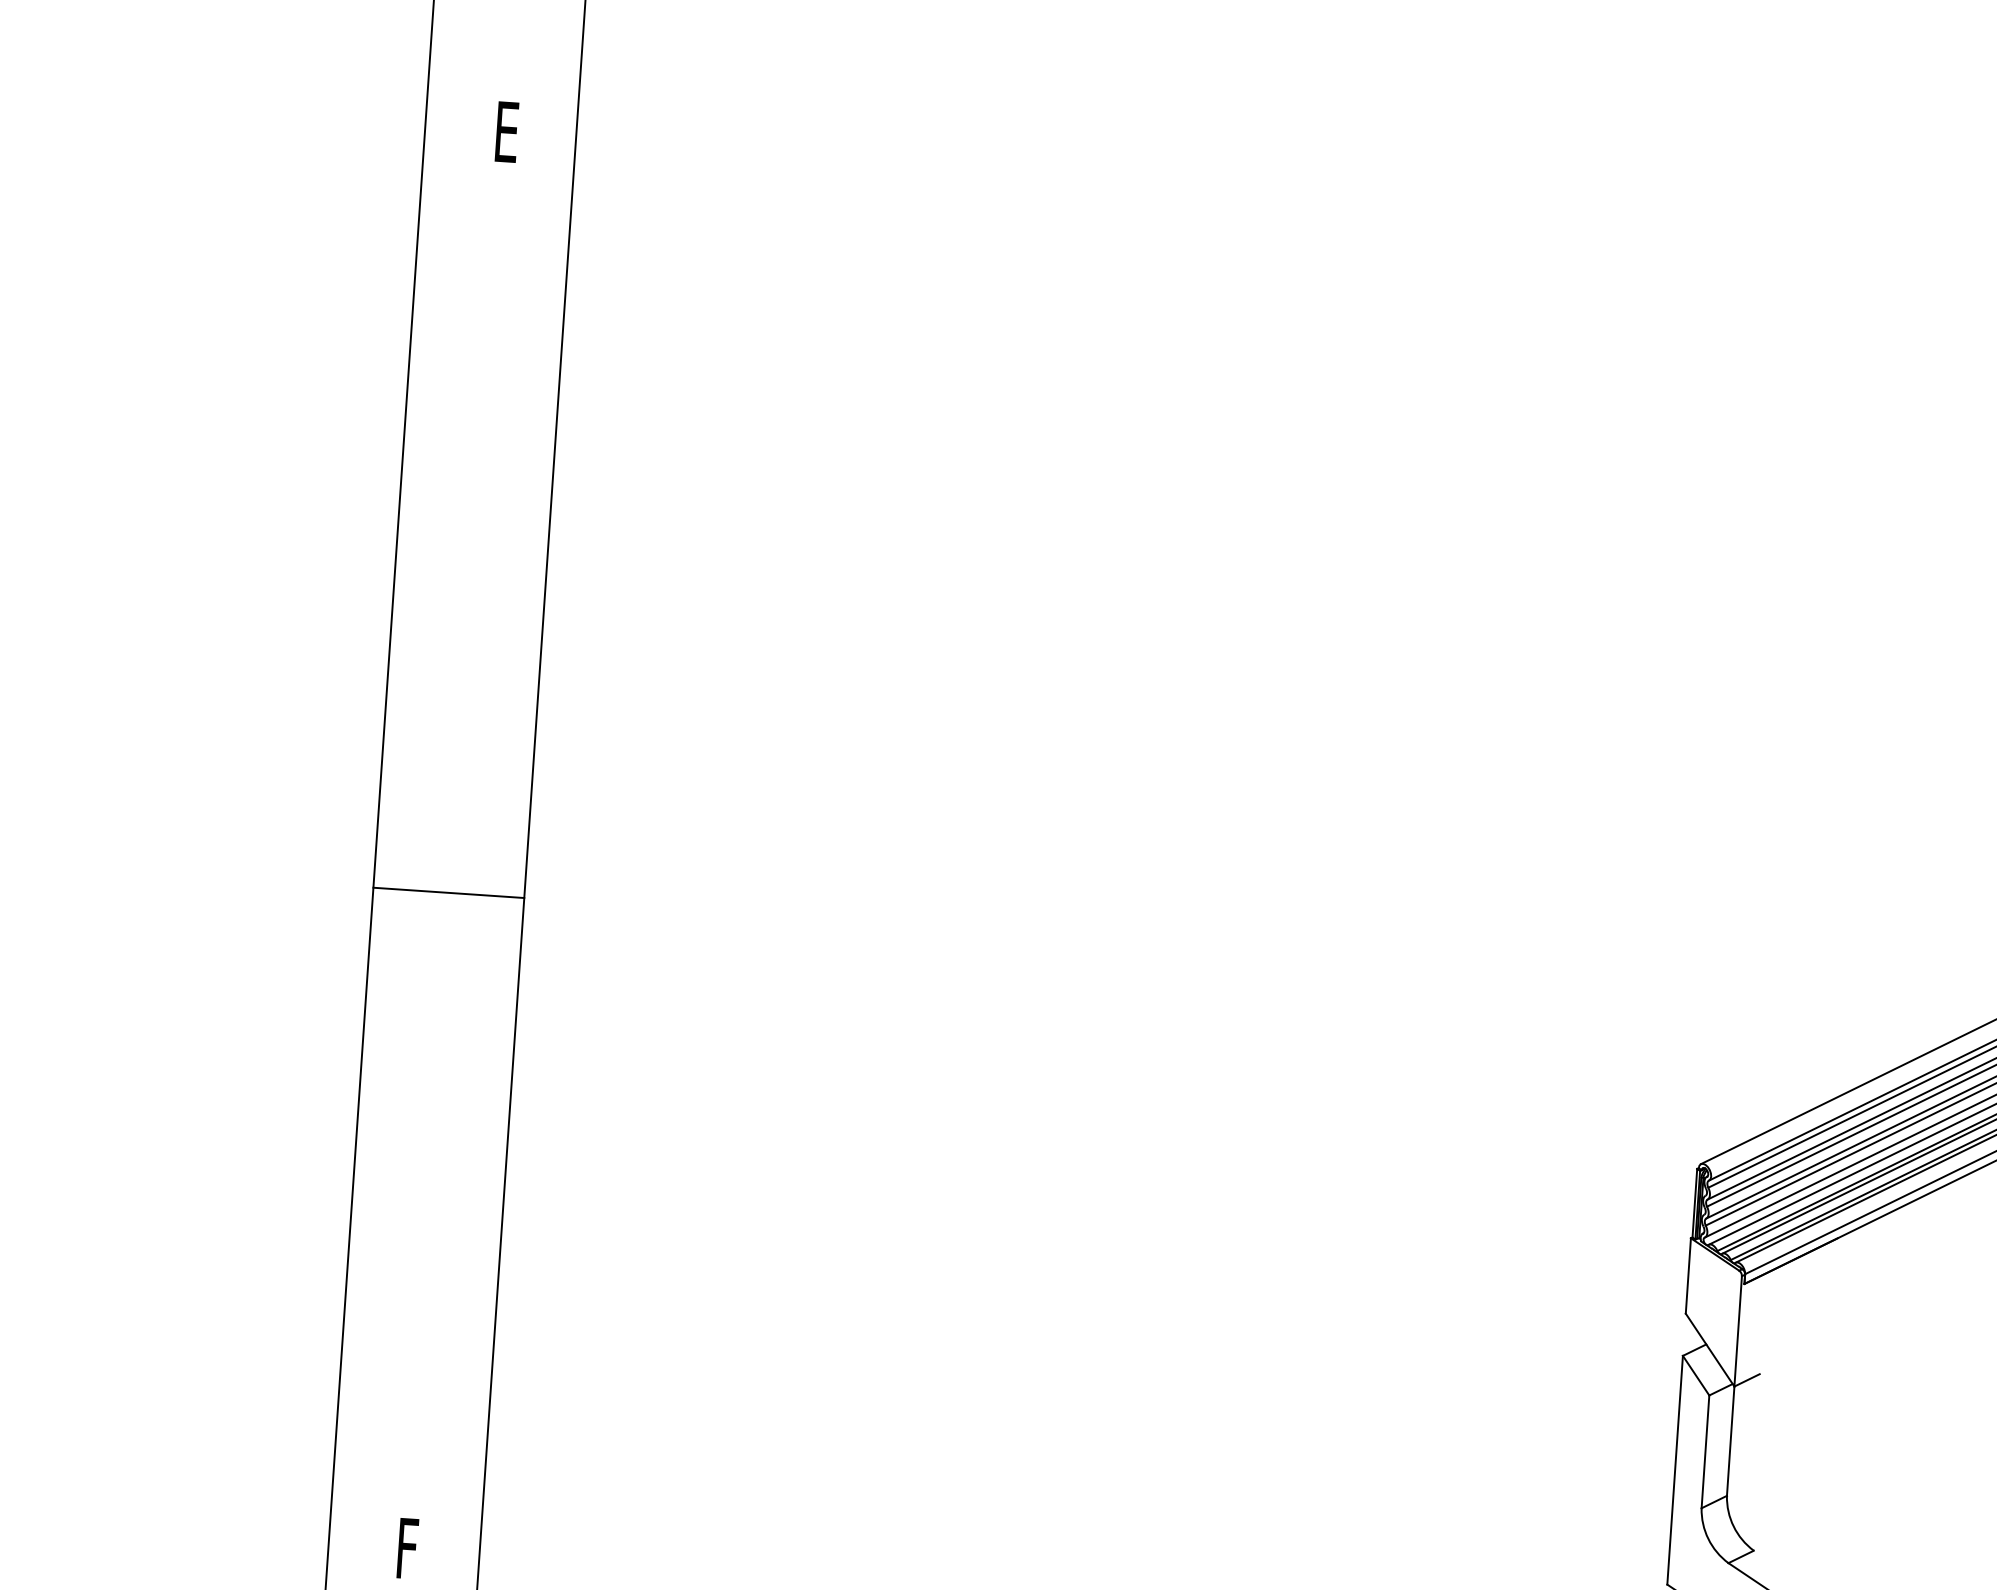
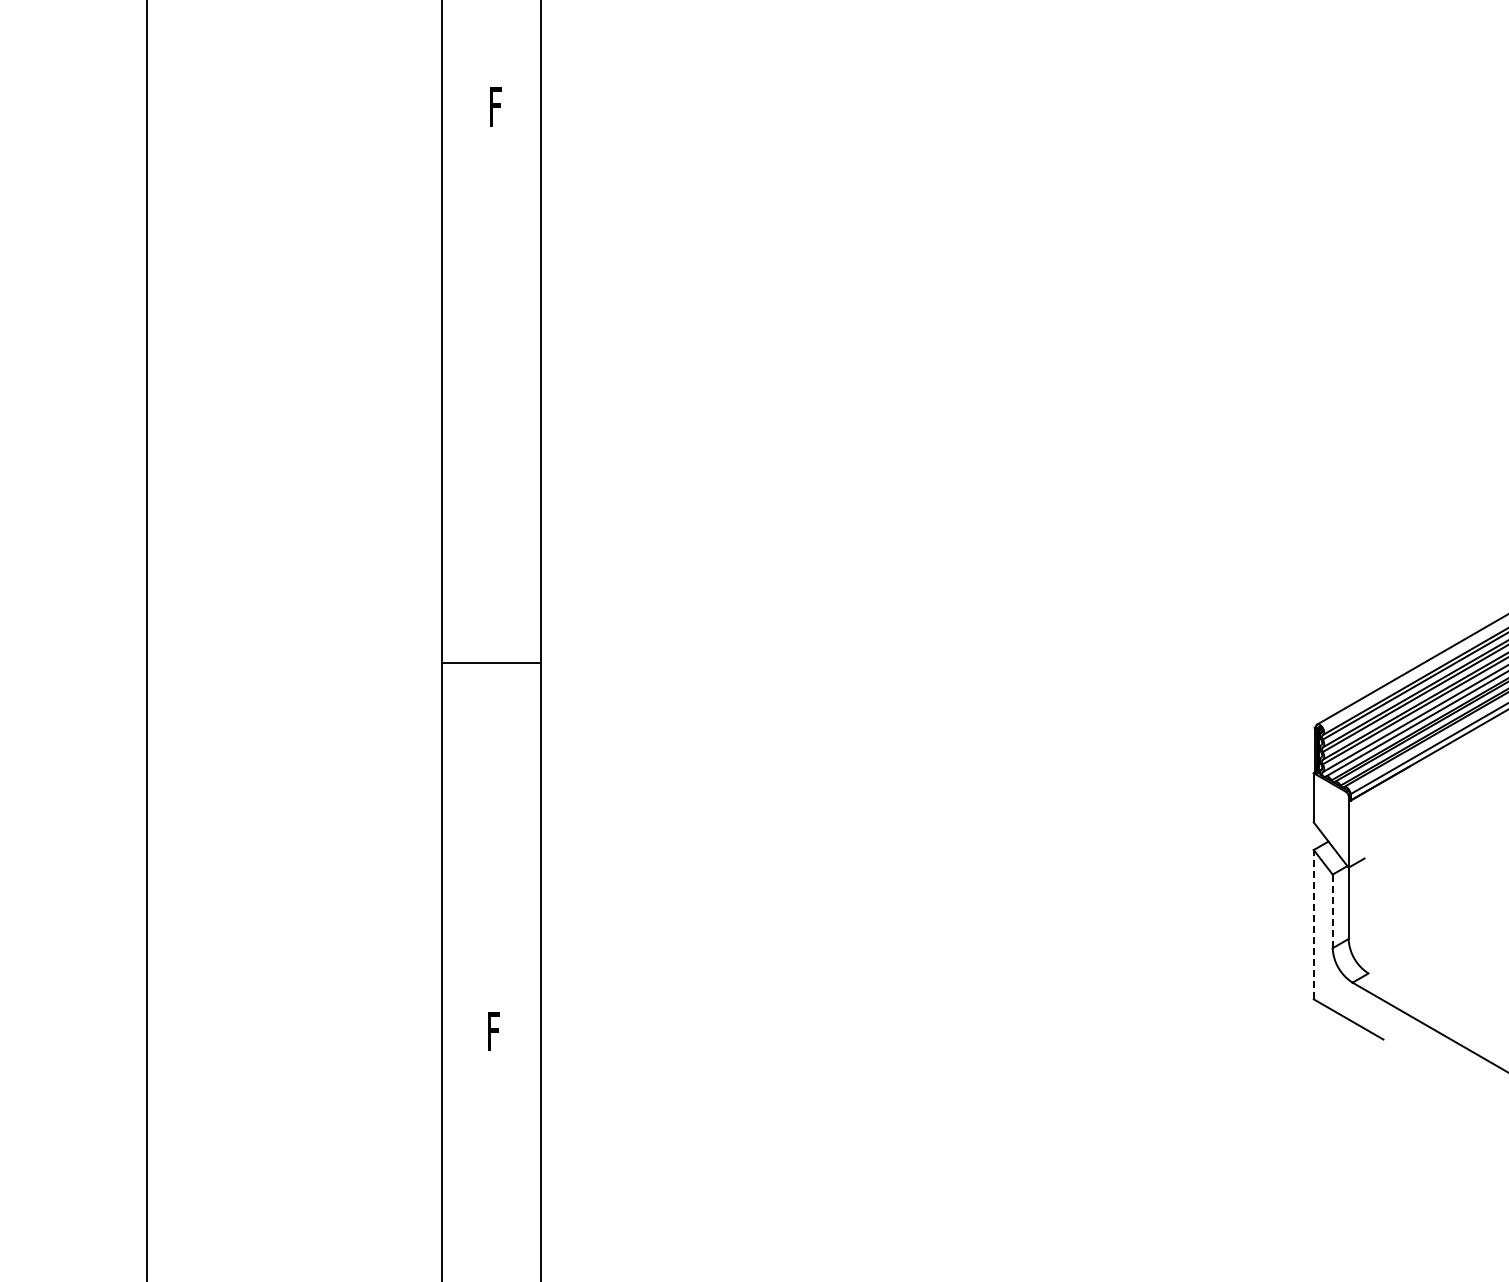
text: (506, 131) -> (495, 106), E -> F
line: (448, 892) -> (491, 662), moved
line: (1705, 1451) -> (1332, 911), solid -> dashed
line: (1674, 1469) -> (1313, 924), solid -> dashed

